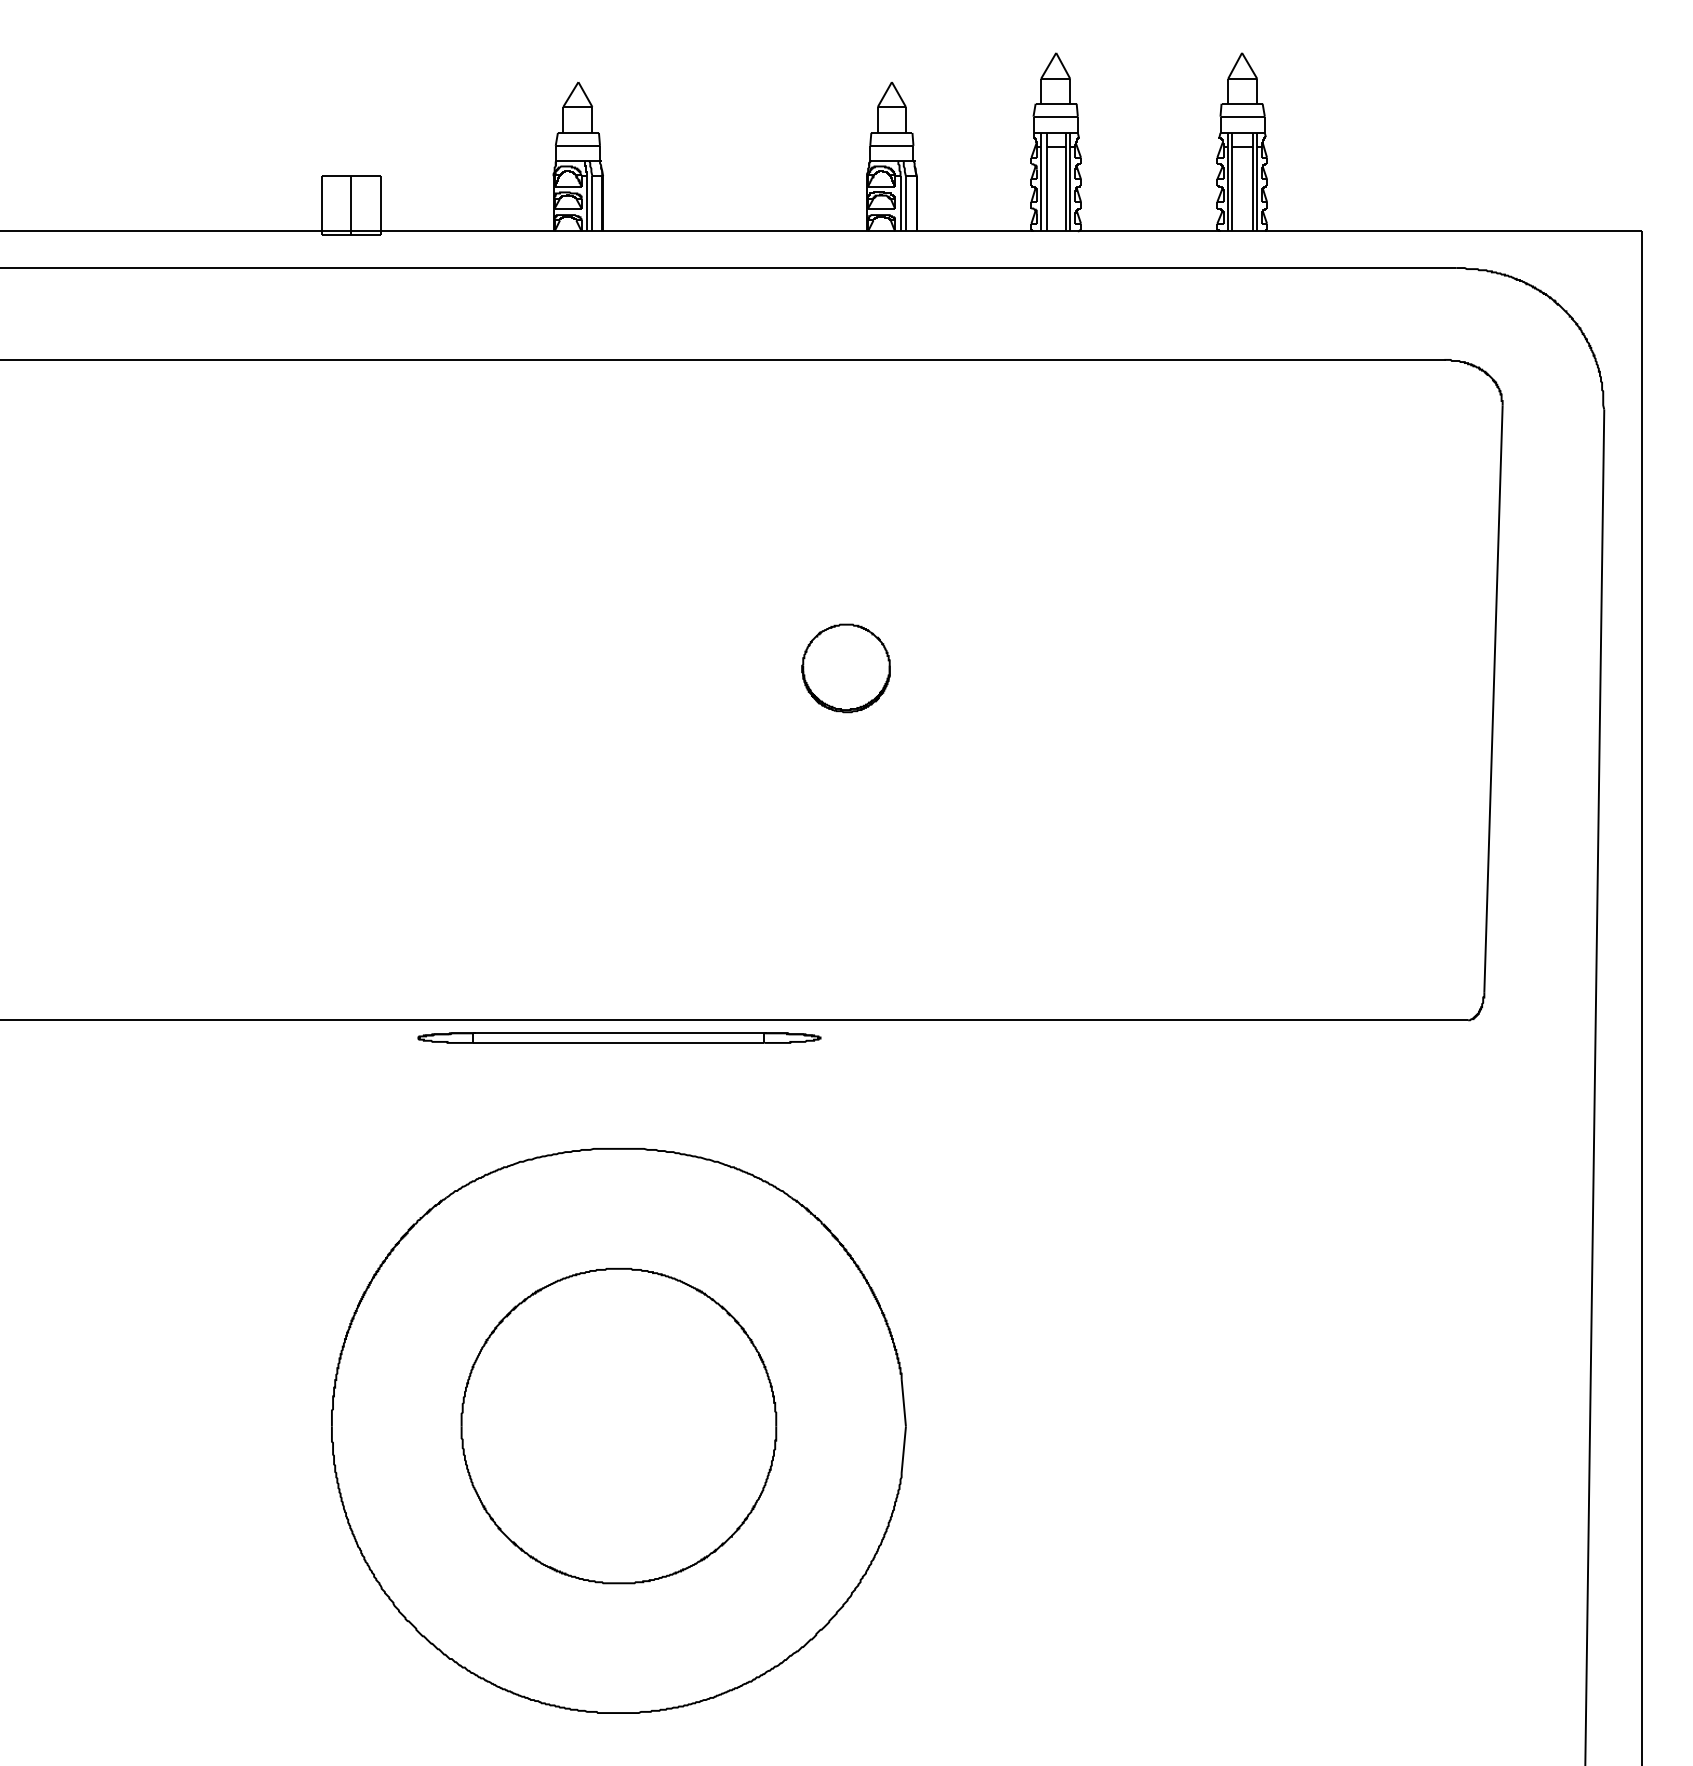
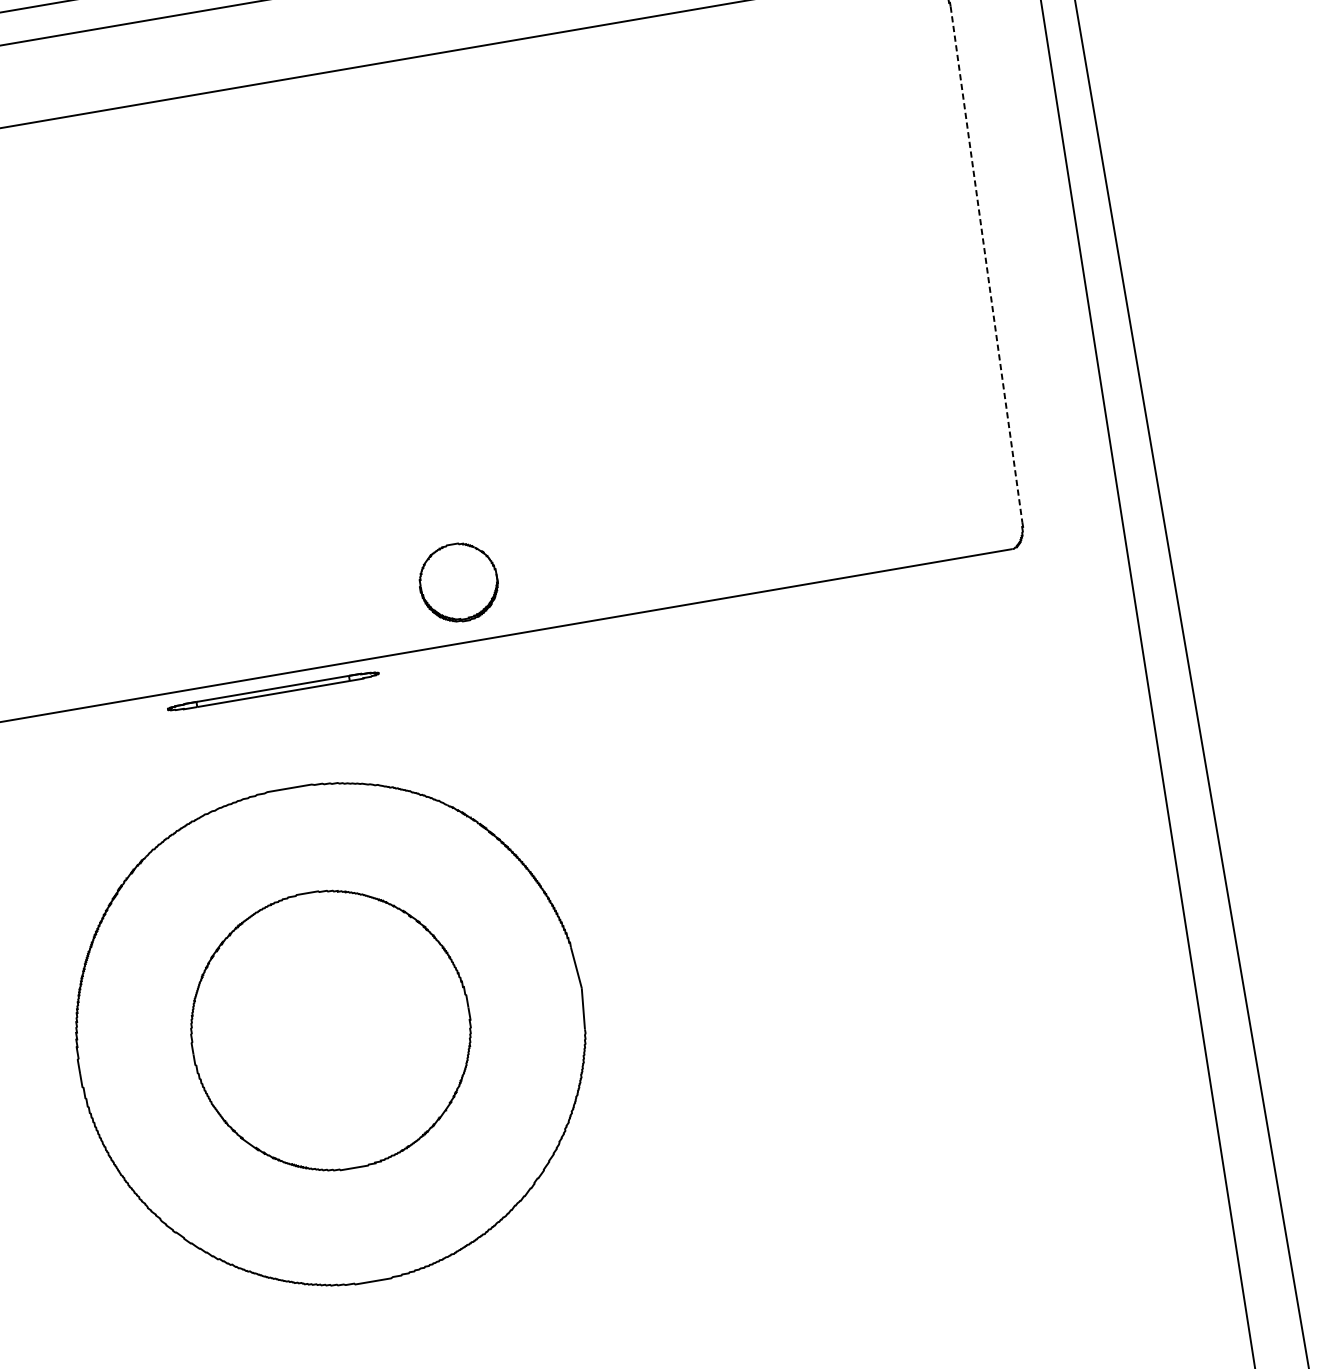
part: (845, 668) -> (458, 582), moved
line: (1493, 698) -> (986, 264), solid -> dashed
part: (619, 1037) -> (273, 690), size x0.6

